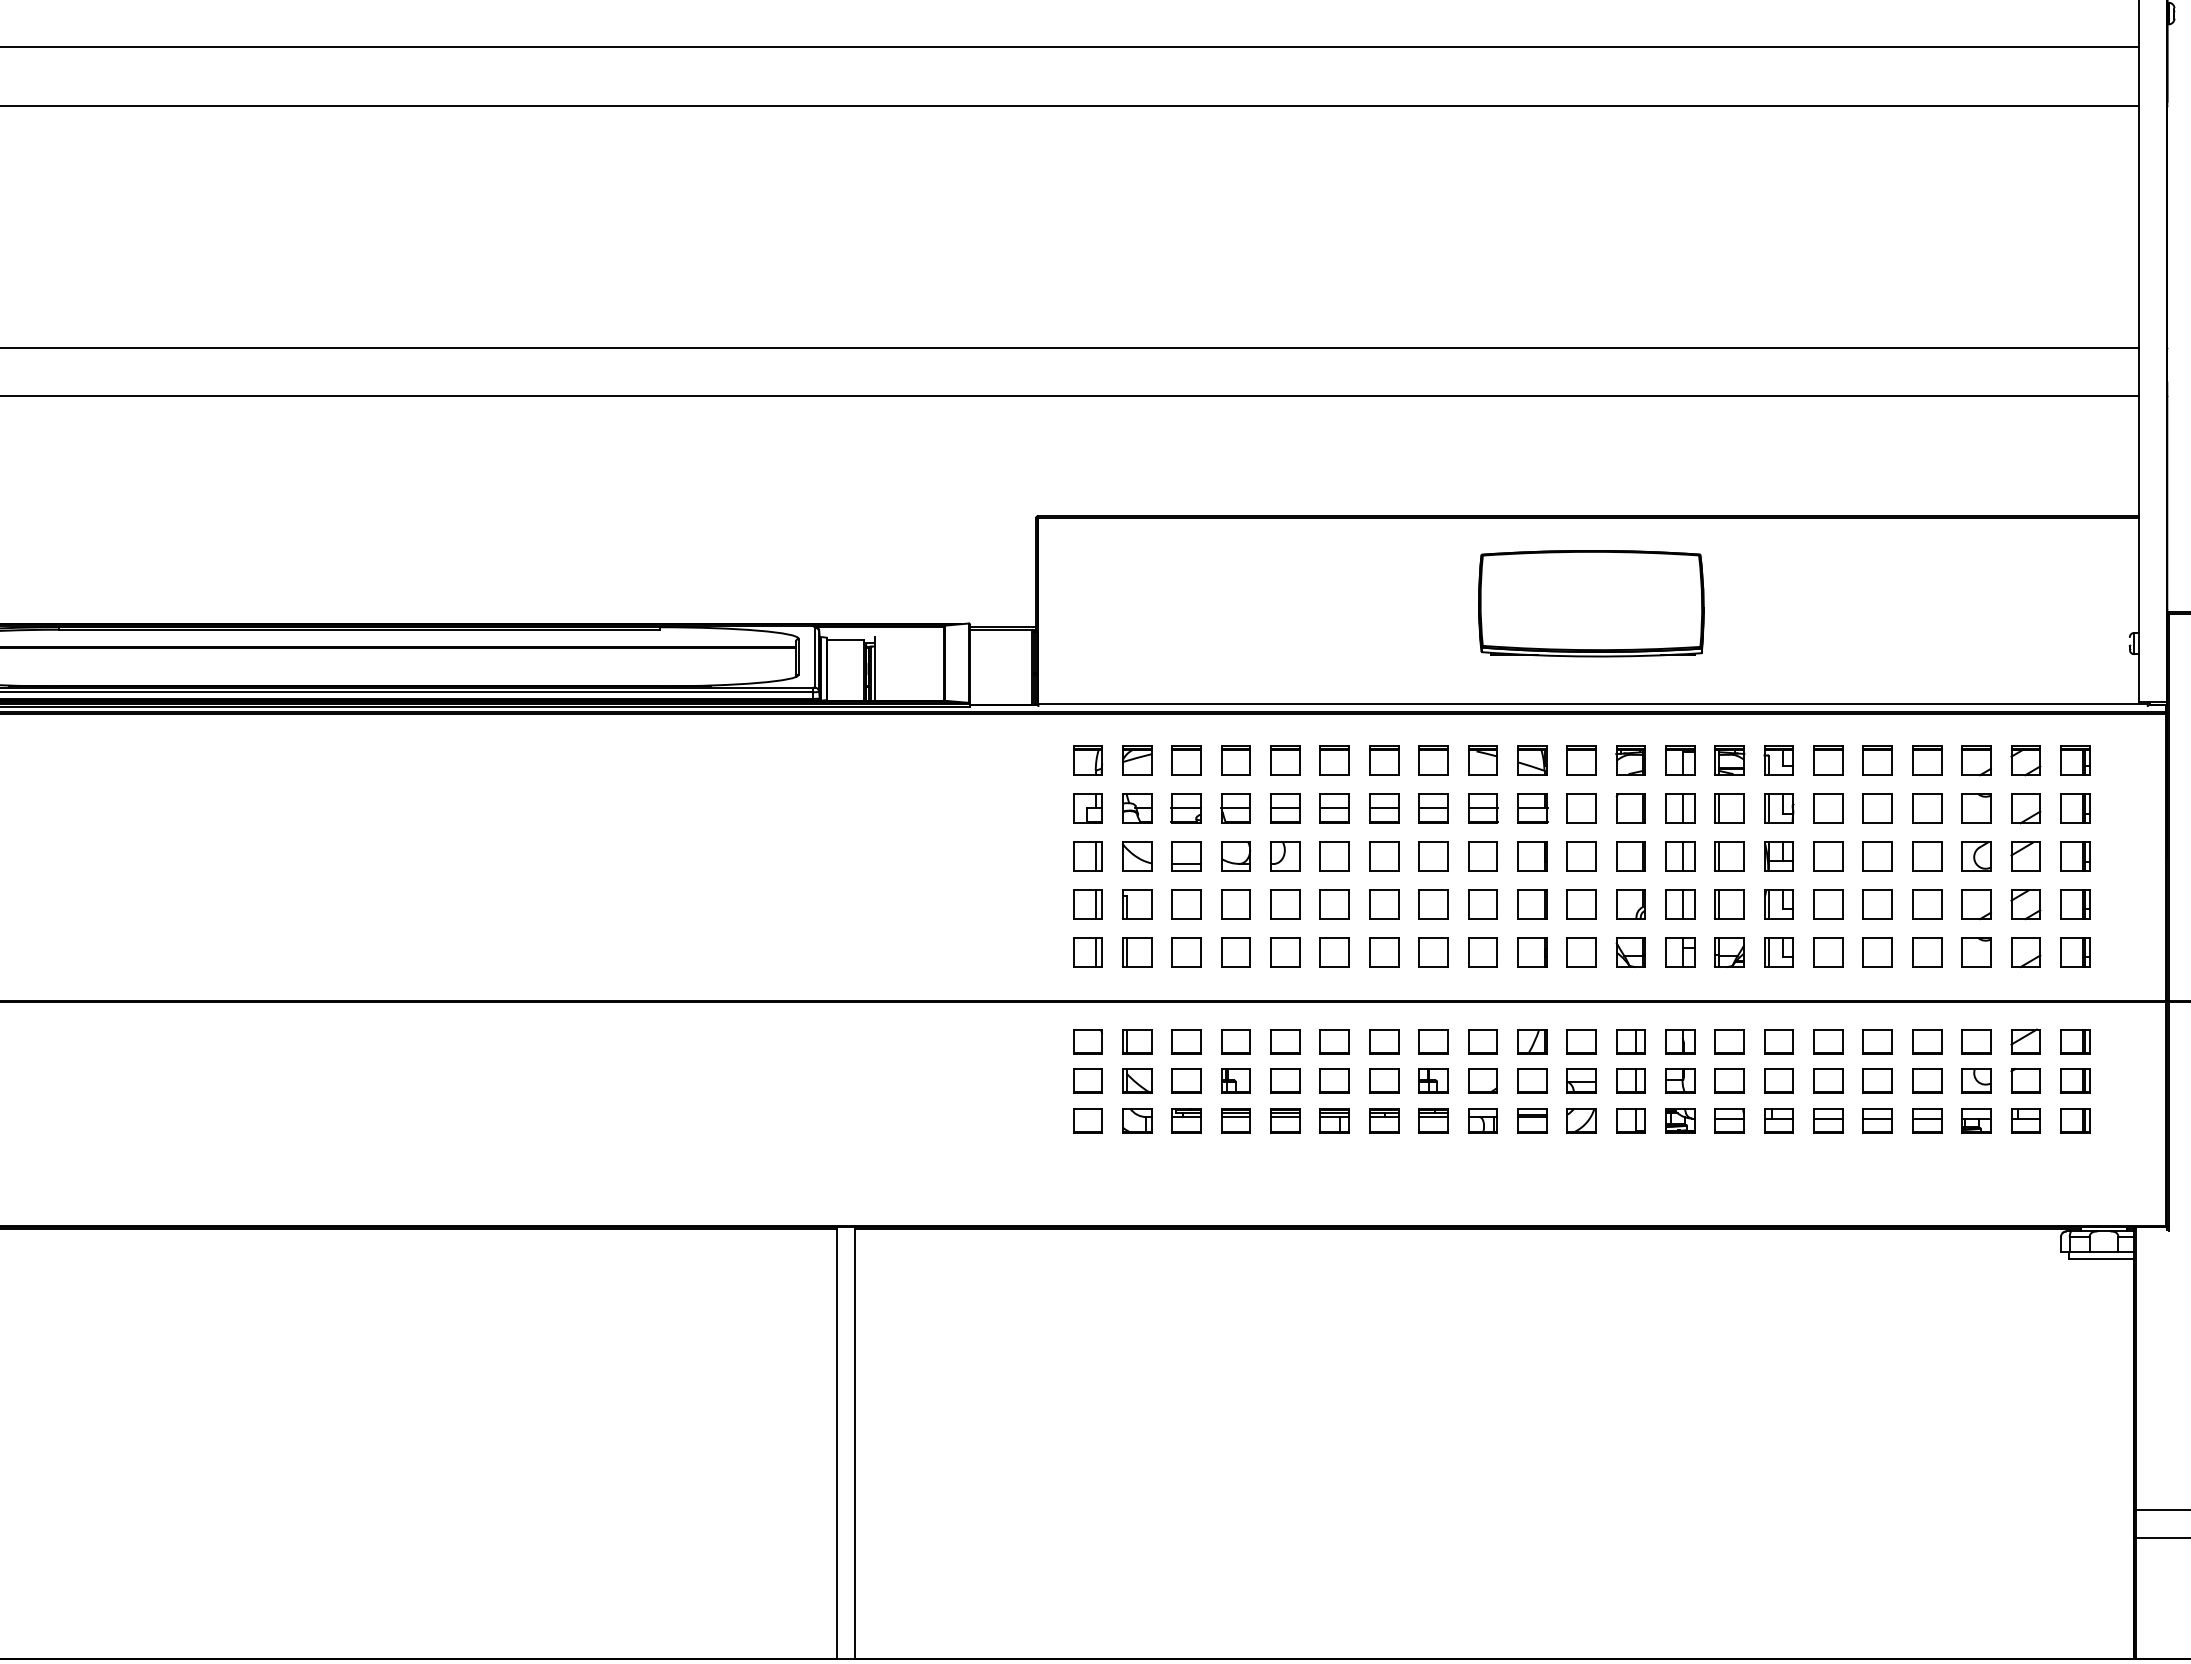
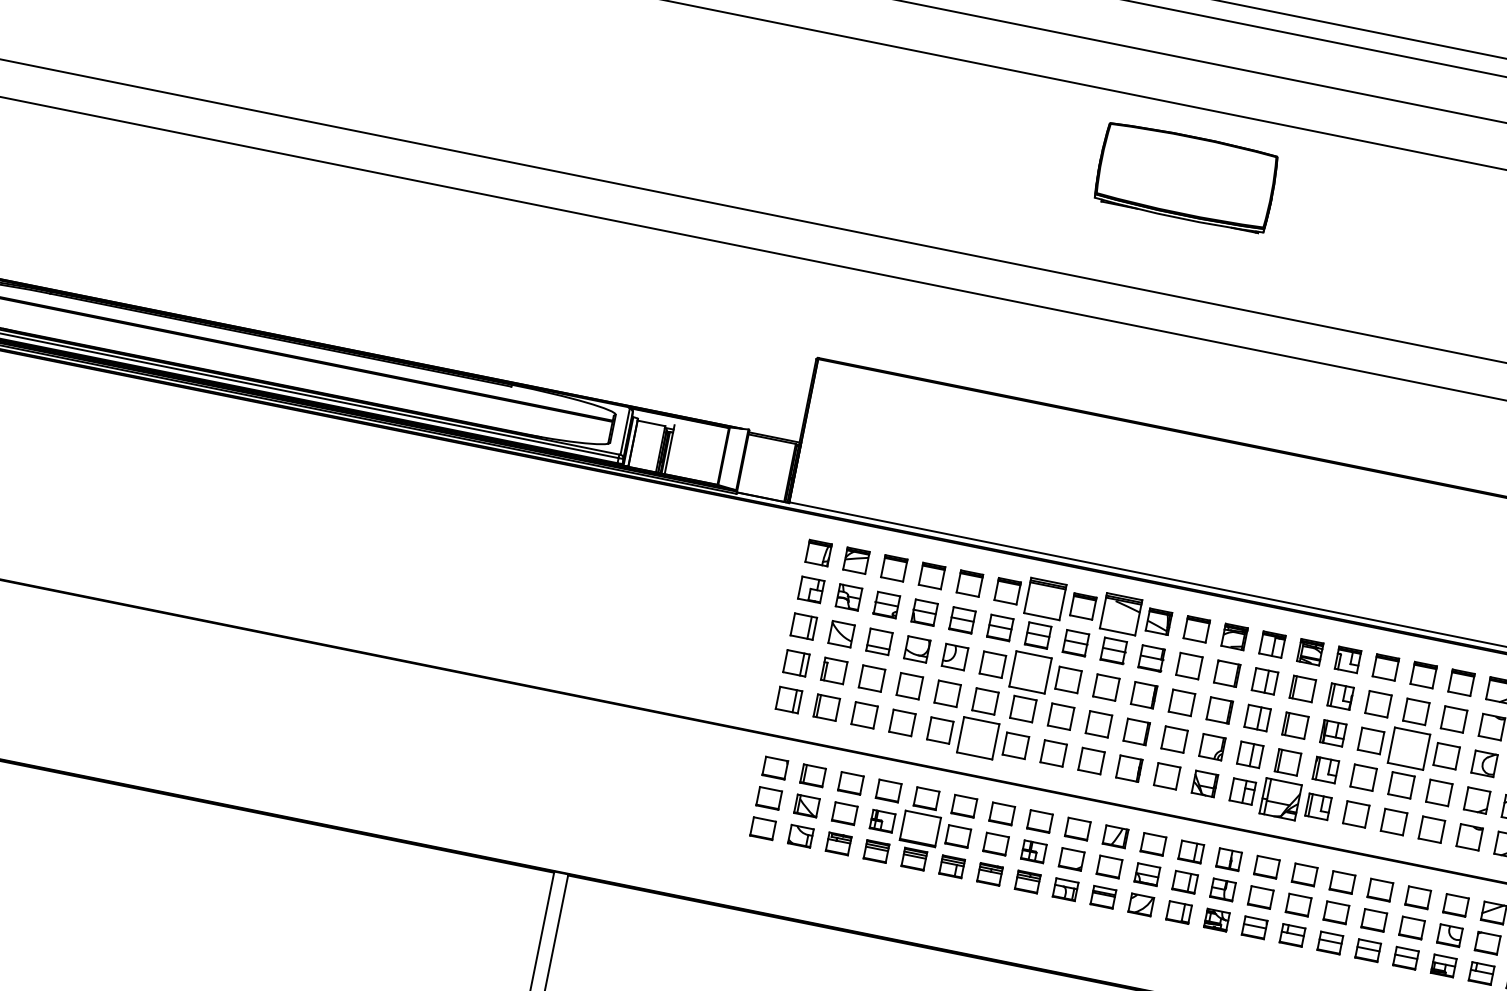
part: (1591, 603) -> (1186, 177), moved
part: (1384, 760) -> (1045, 598), size x1.6
part: (1482, 760) -> (1120, 613), size x1.6
part: (1384, 856) -> (1031, 672), size x1.6
part: (1877, 856) -> (1408, 748), size x1.6
part: (1334, 952) -> (977, 738), size x1.6
part: (1729, 952) -> (1280, 799), size x1.6
part: (1285, 1080) -> (920, 828), size x1.6

